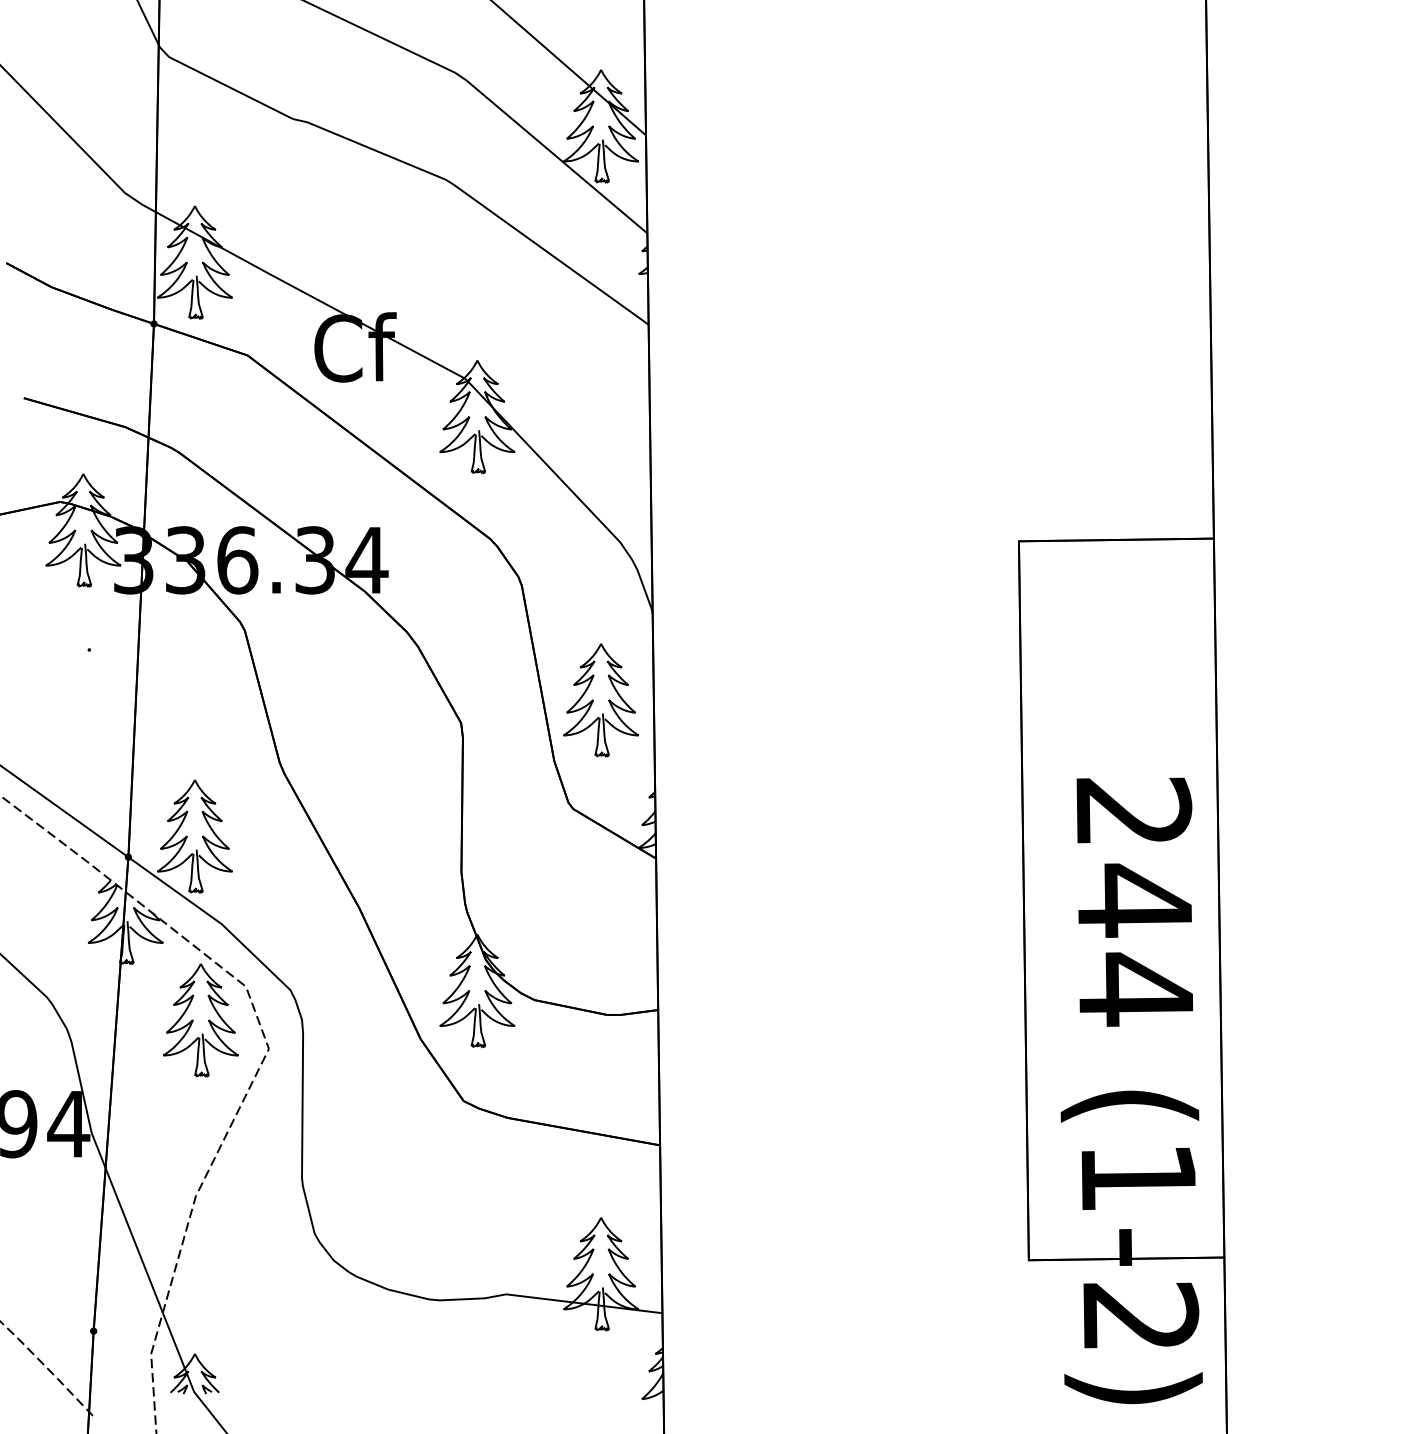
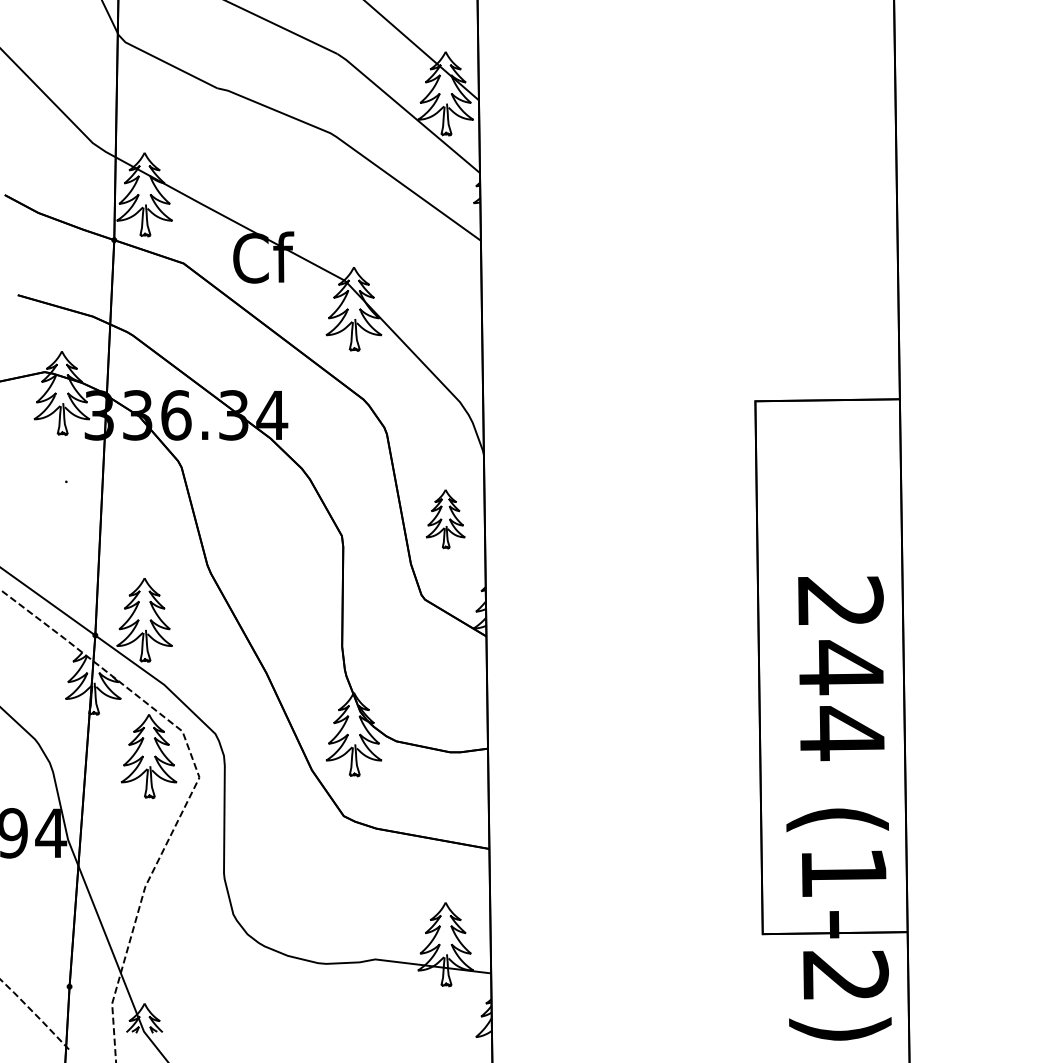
part: (600, 700) -> (445, 519), size x0.7

